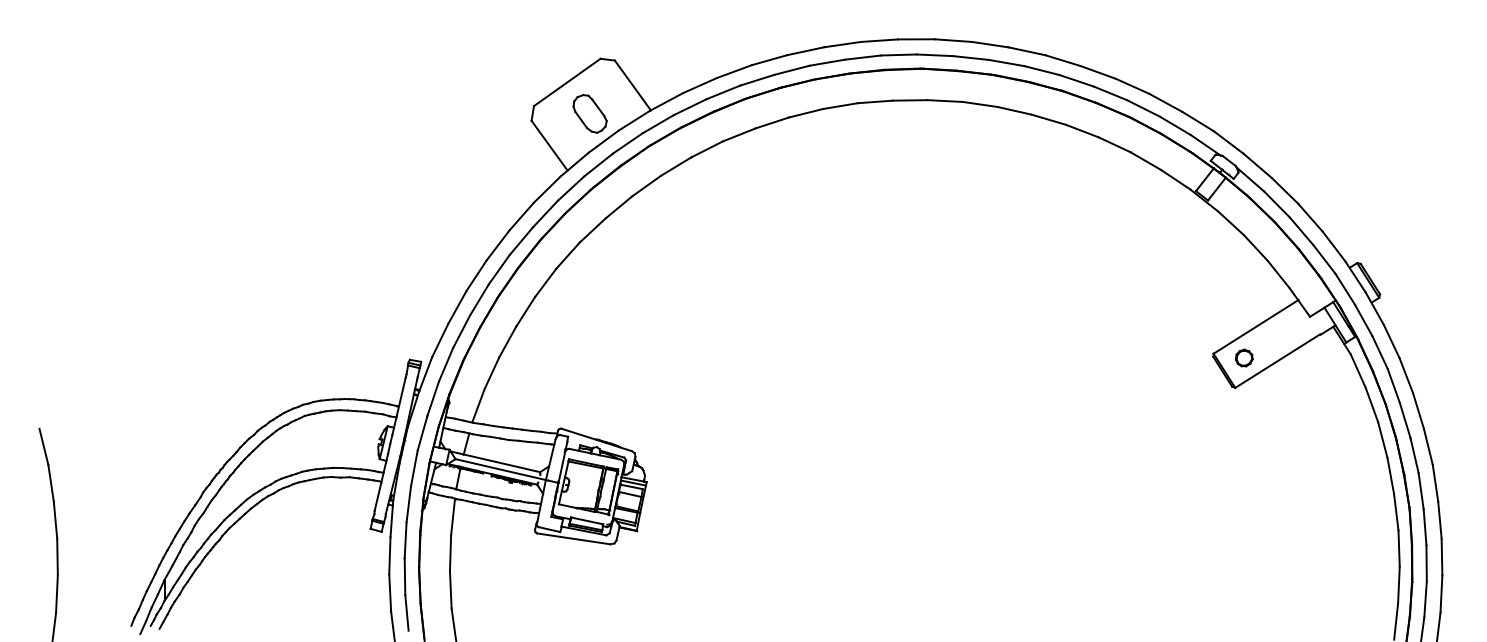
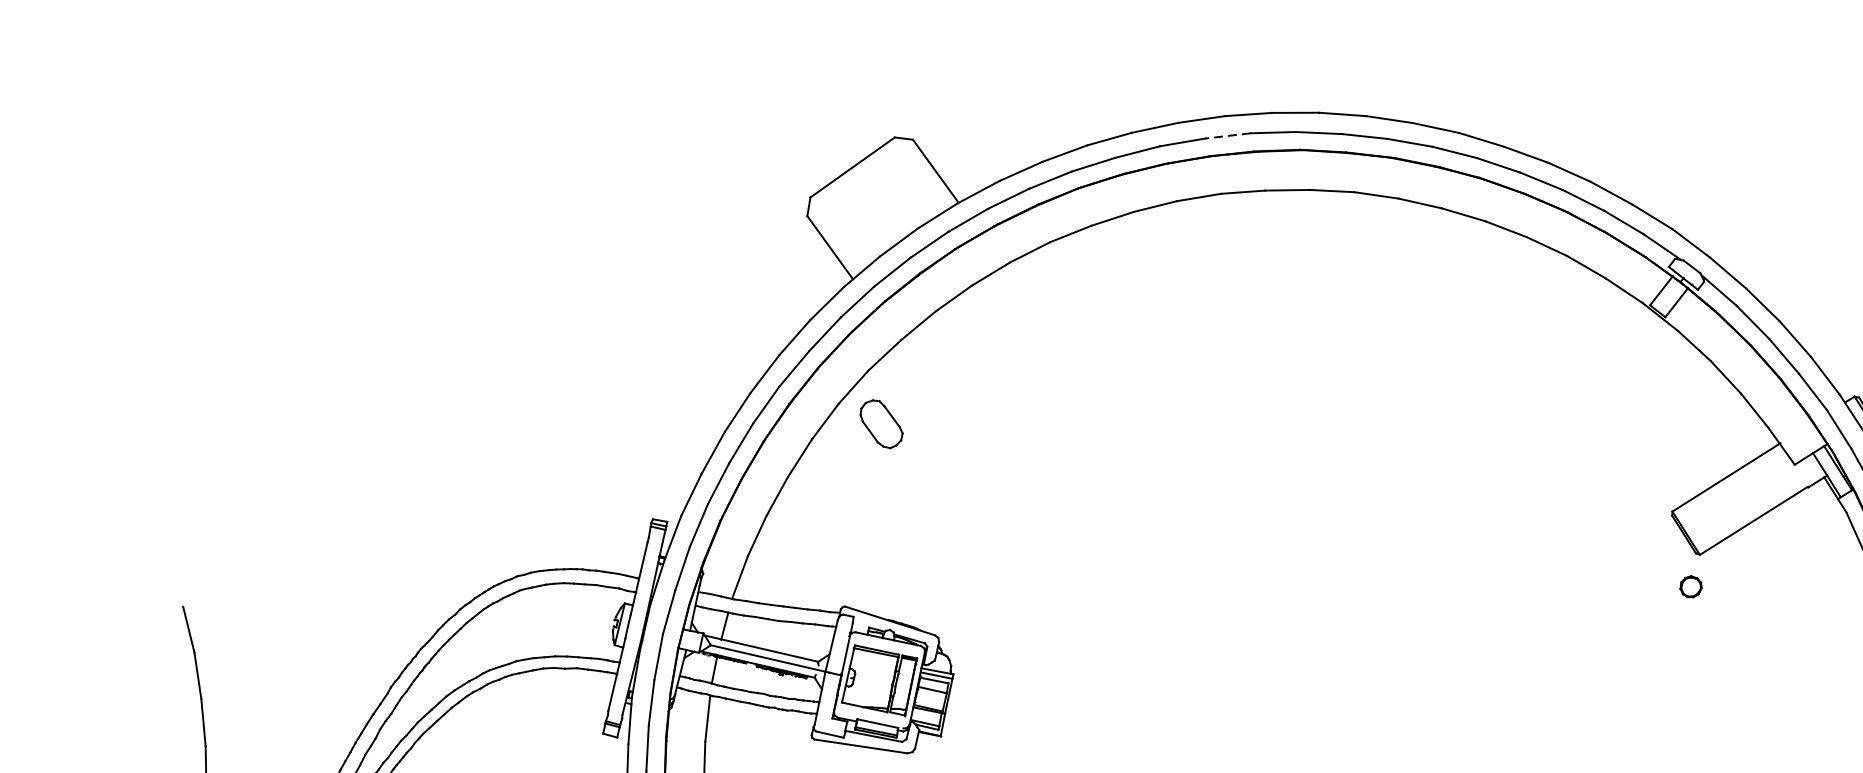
line: (862, 57) -> (1227, 135), solid -> dashed
part: (589, 113) -> (880, 423), moved
part: (1244, 357) -> (1691, 586), moved

